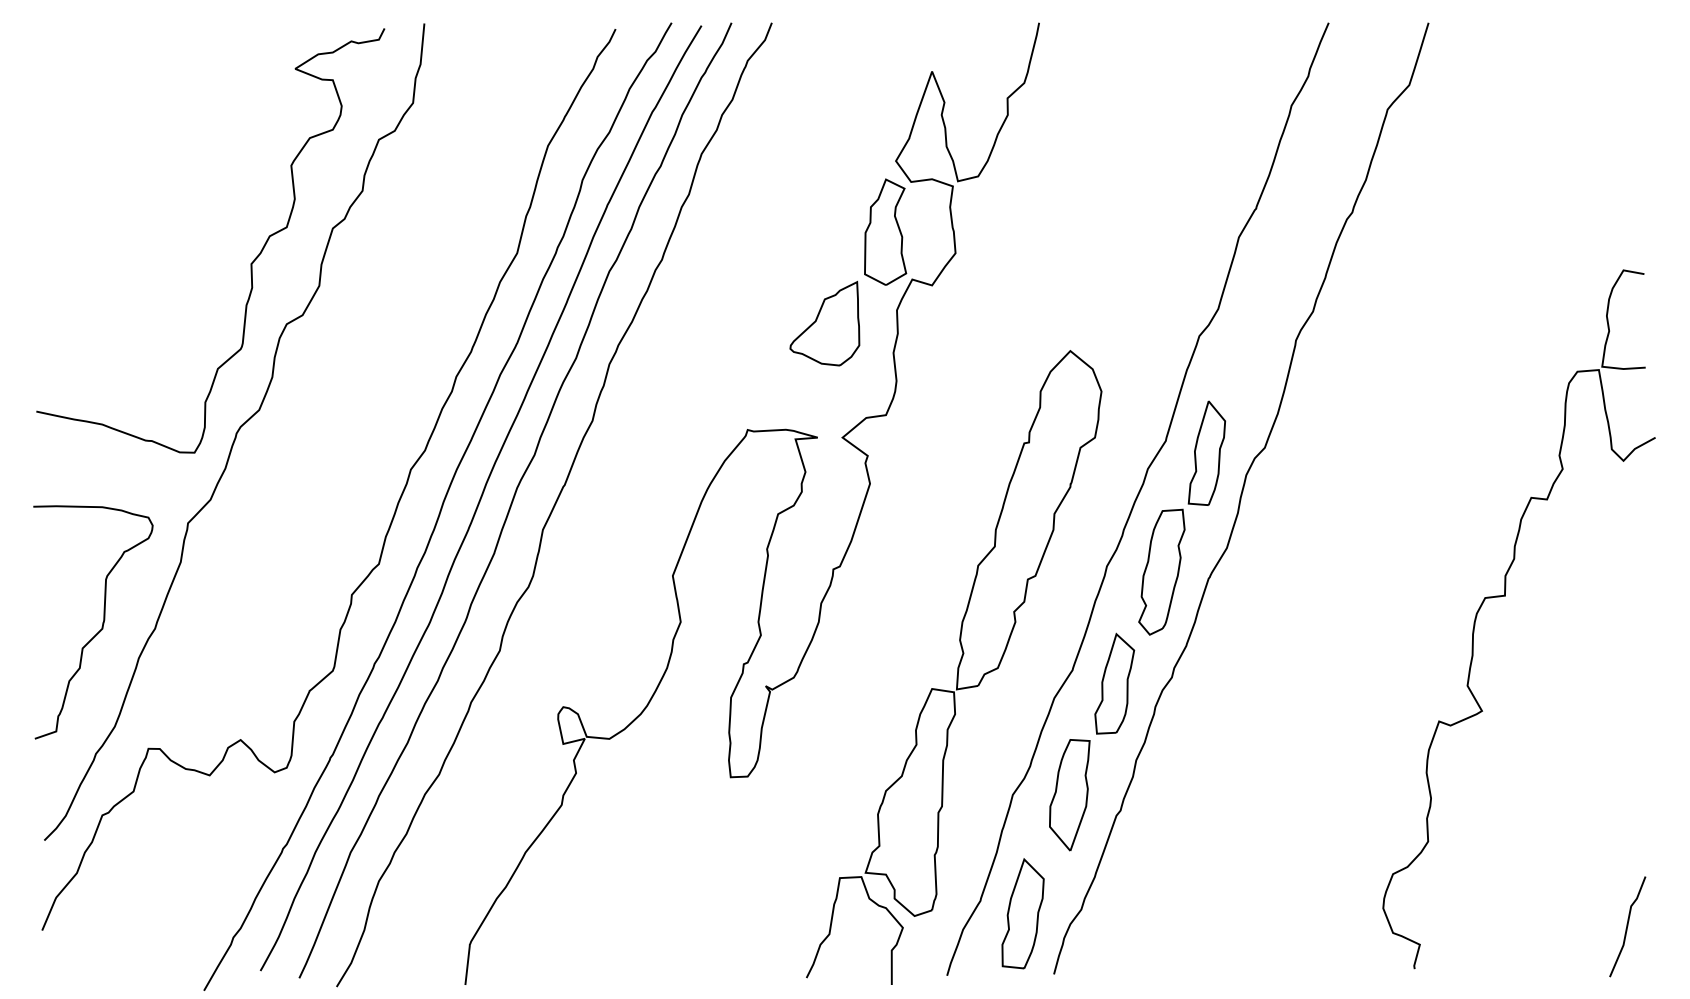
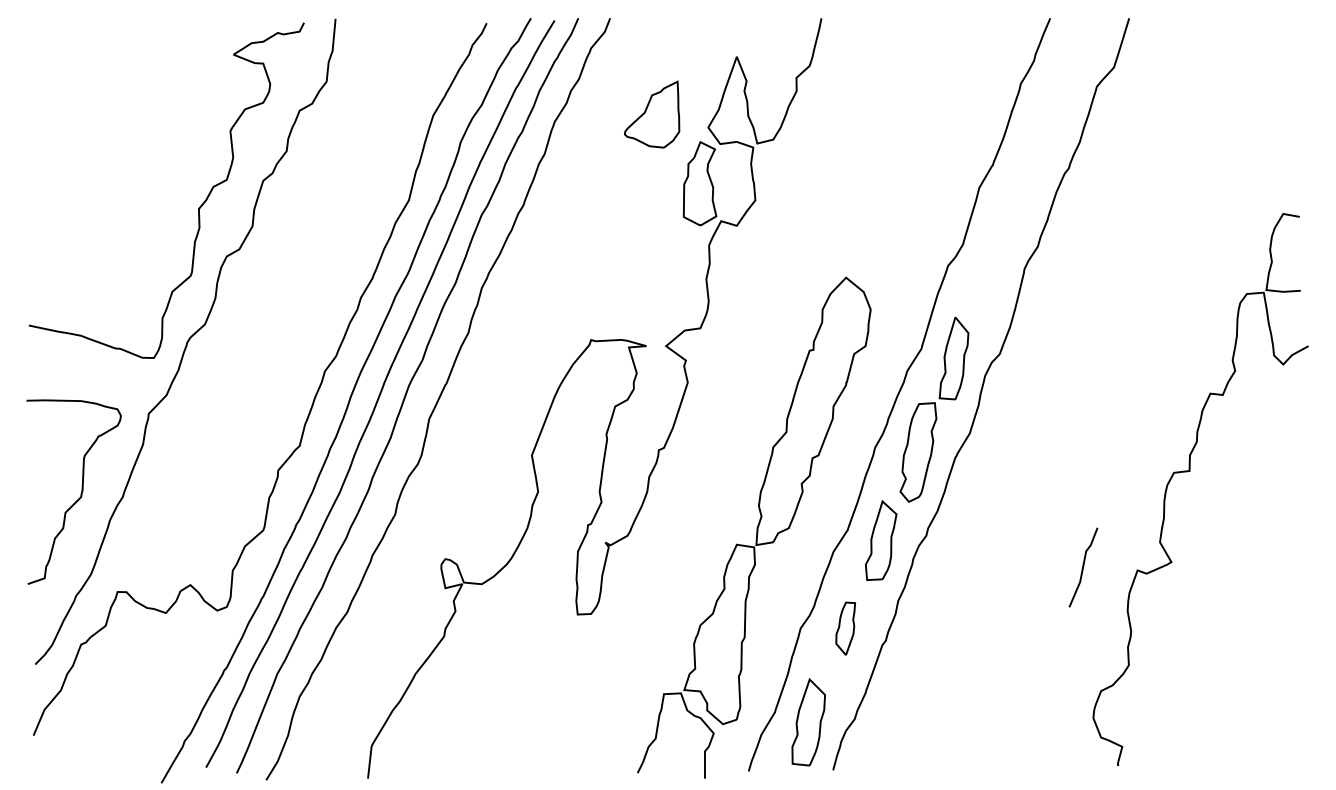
part: (824, 323) -> (651, 114), moved
part: (1069, 795) -> (845, 628), size x0.6
curve: (1627, 926) -> (1083, 567), moved

